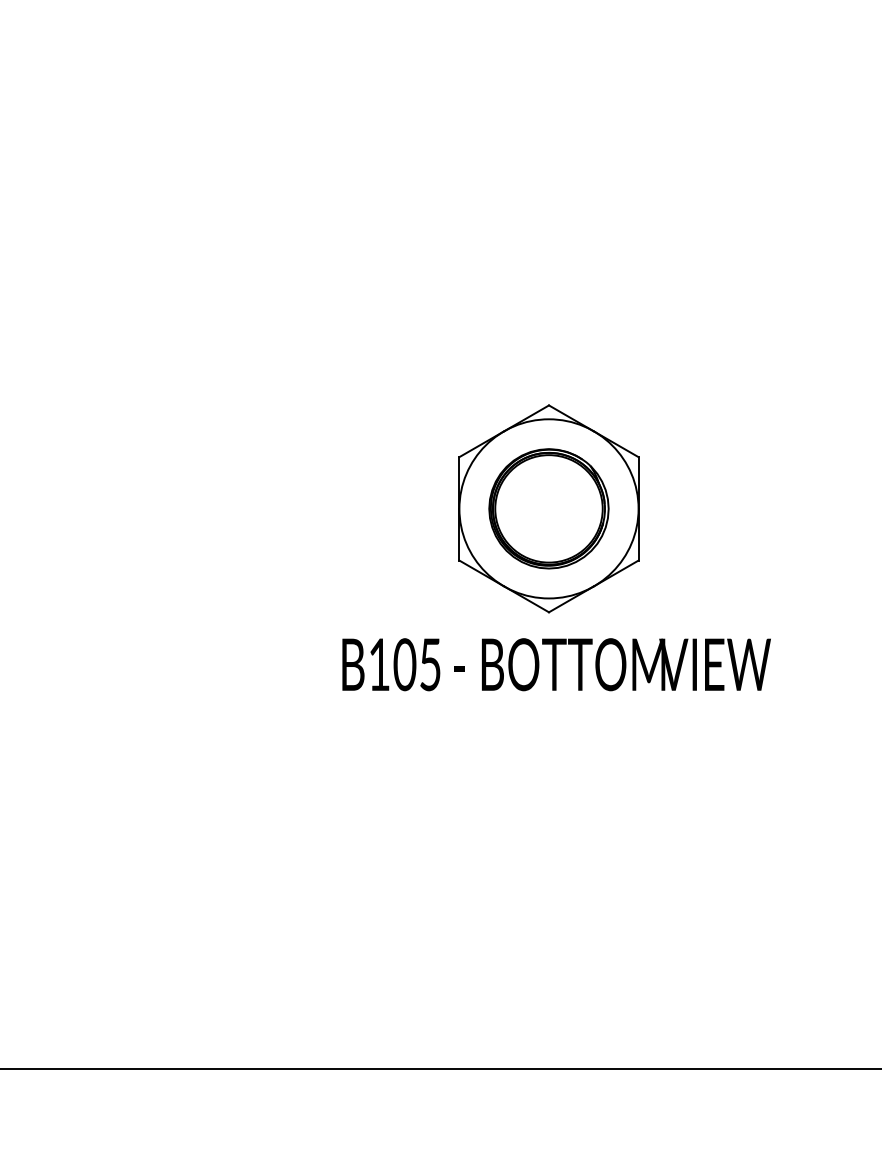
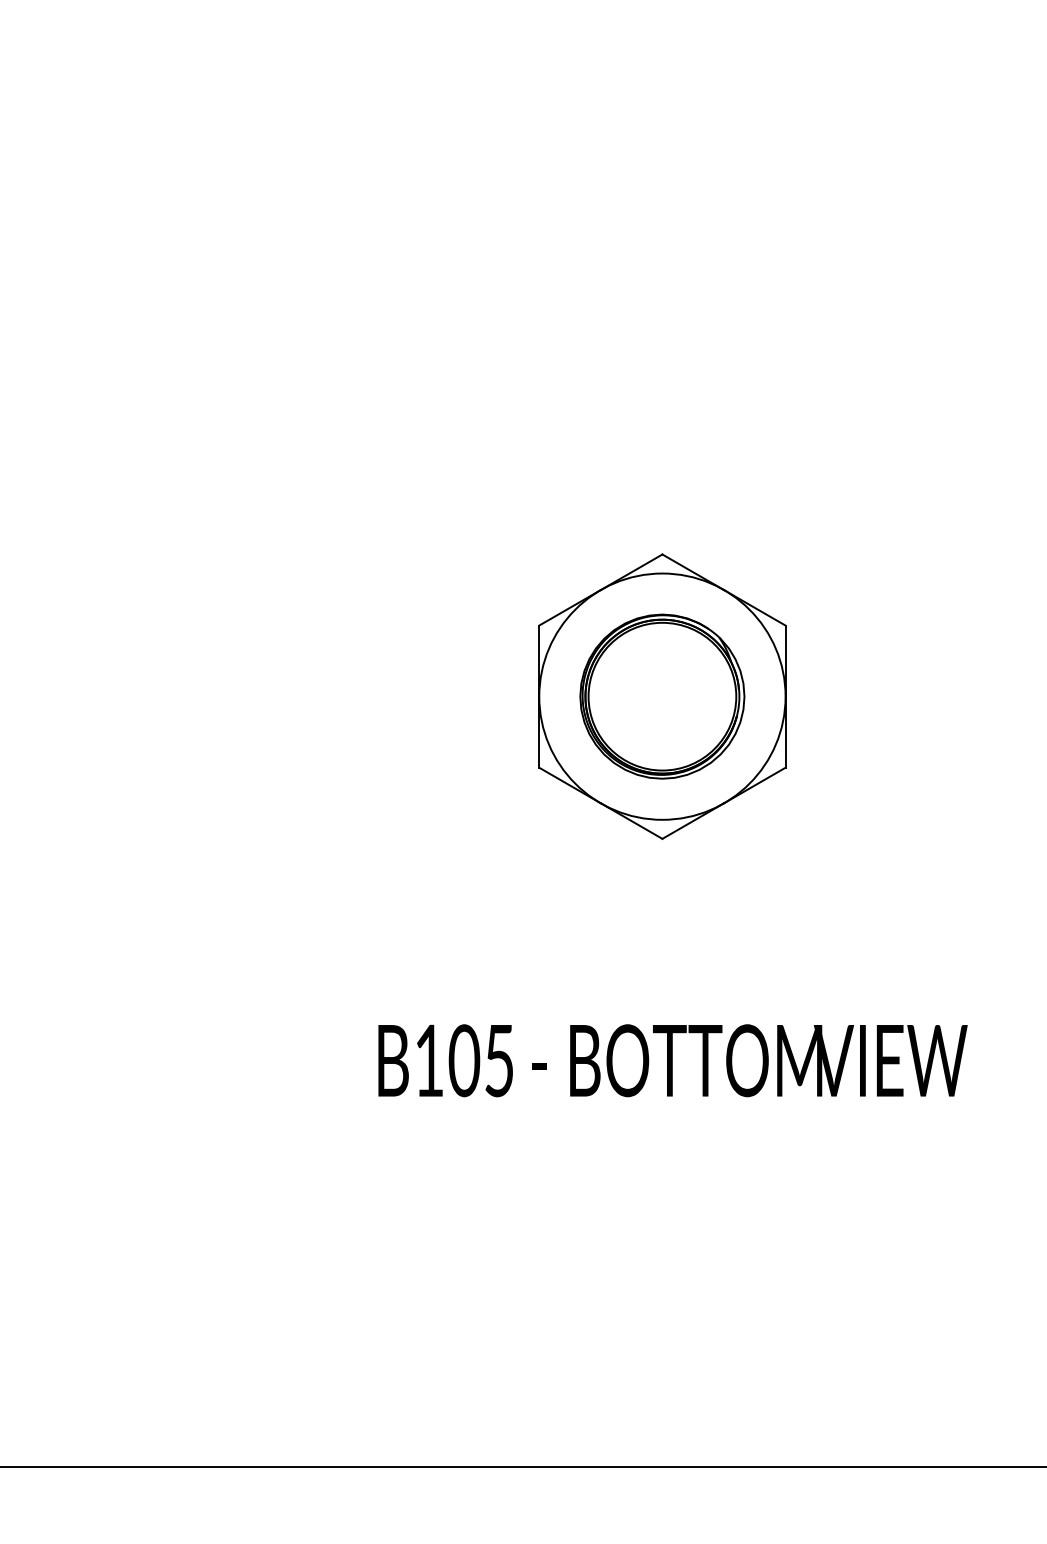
text: (556, 664) -> (672, 1060), moved

